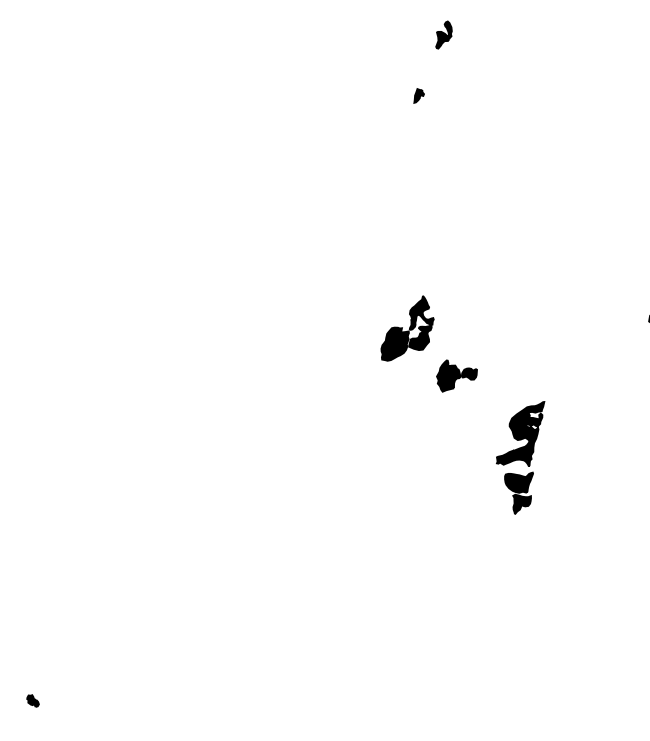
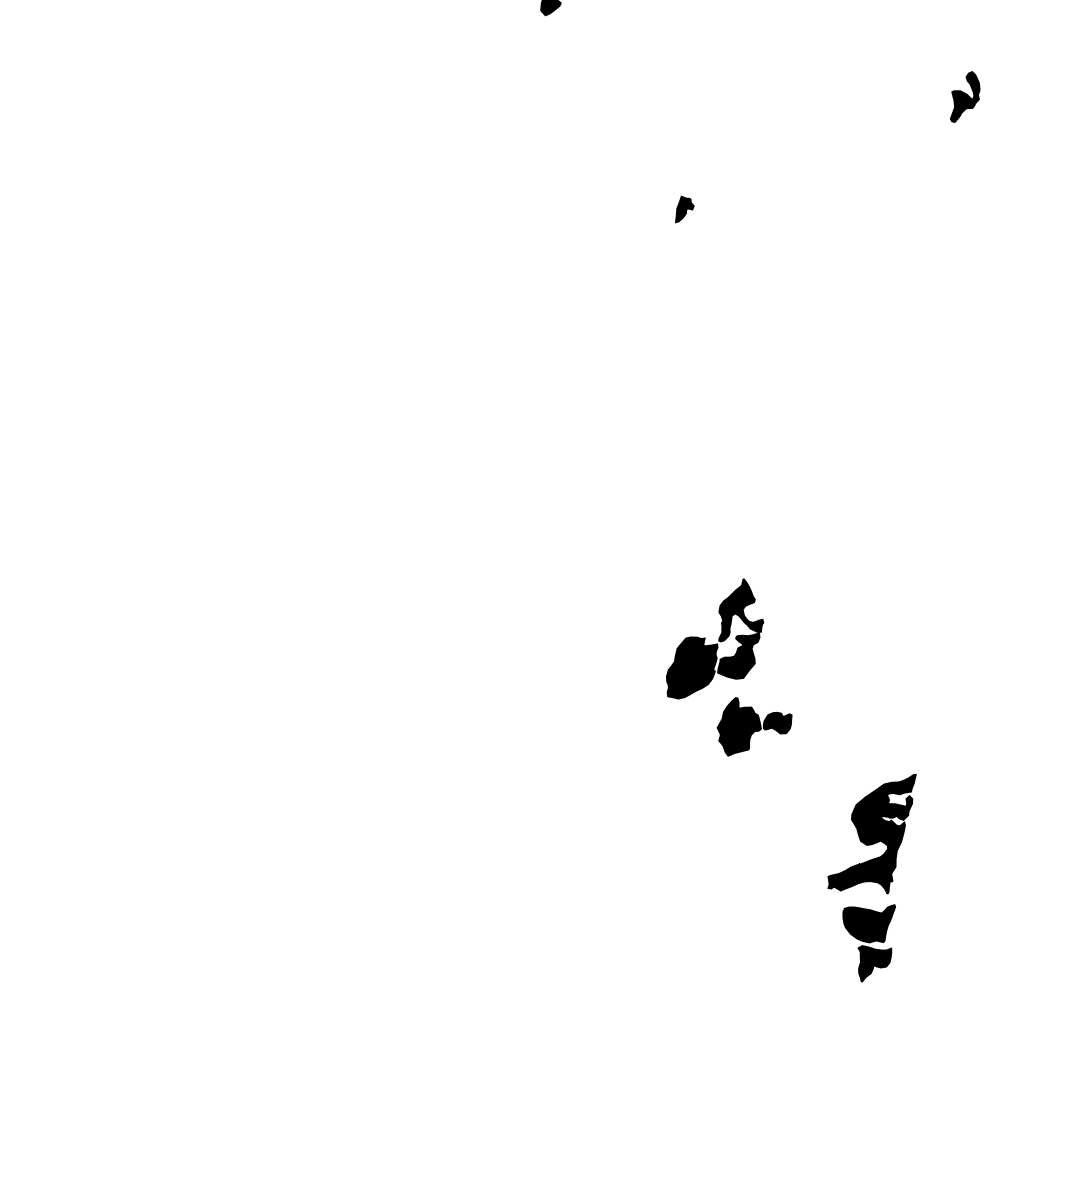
part: (443, 34) -> (964, 96), moved
part: (407, 328) -> (714, 638), moved

